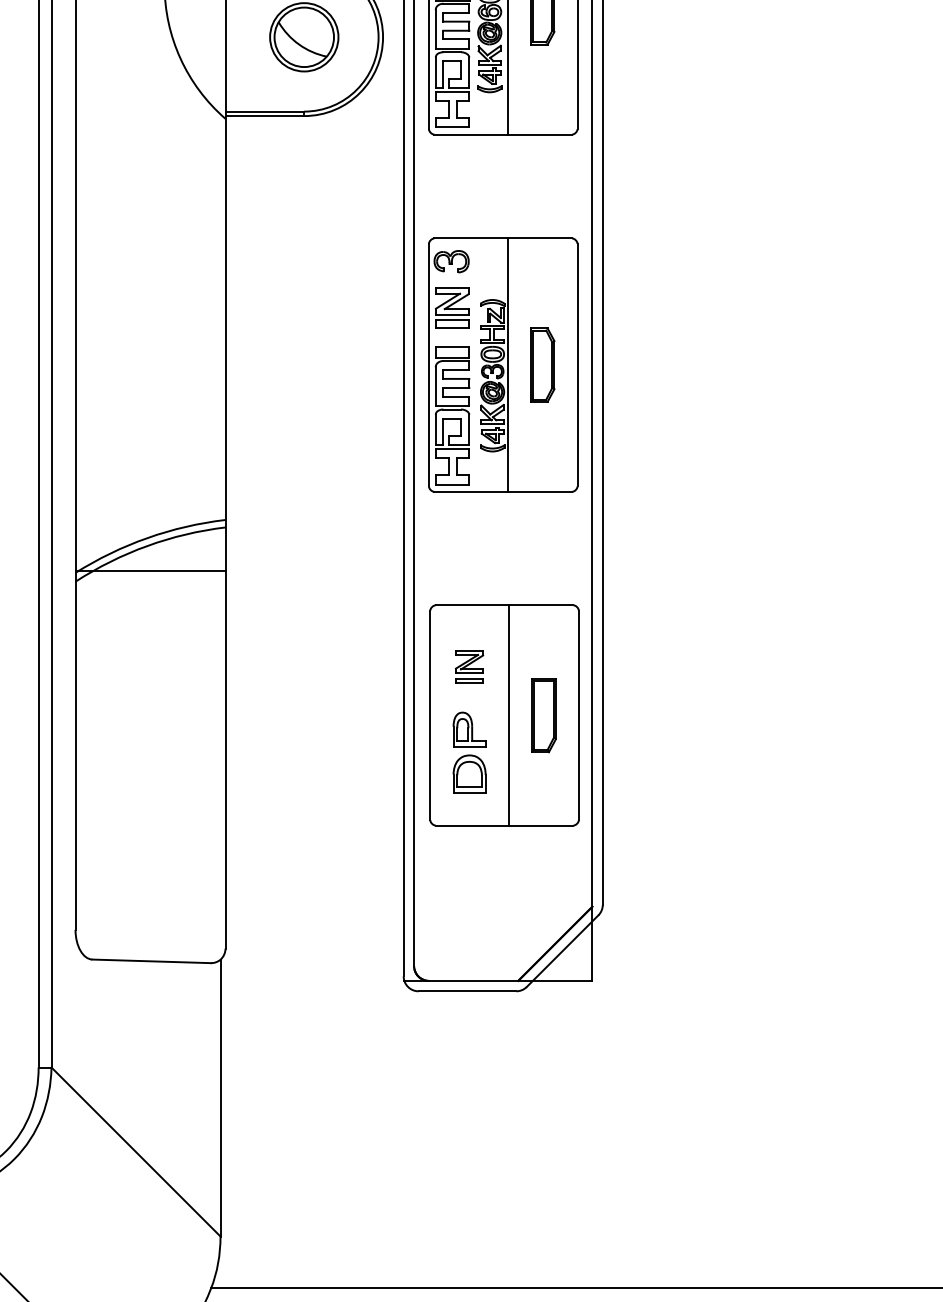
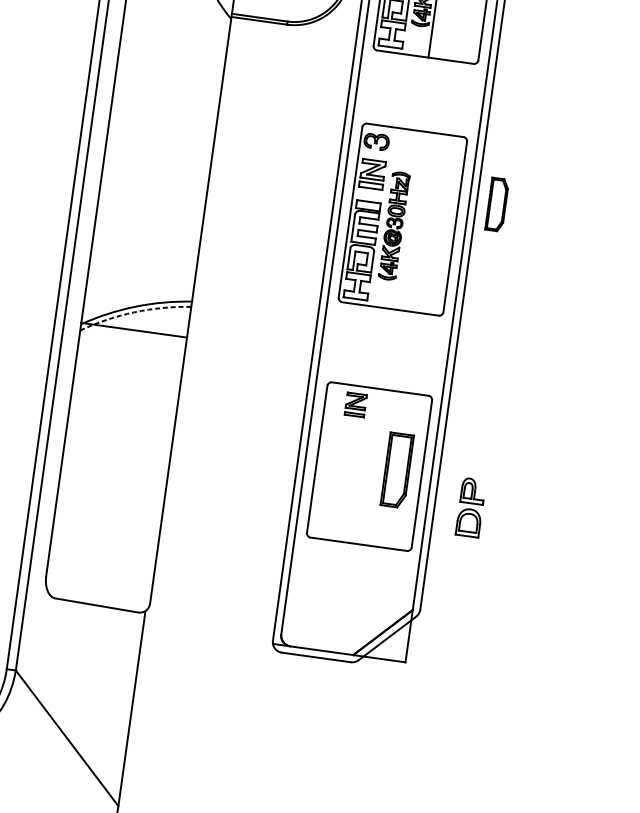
line: (507, 364) -> (405, 219), removed
part: (542, 364) -> (497, 204), moved
arc: (147, 546) -> (134, 312), solid -> dashed
part: (469, 666) -> (355, 404), moved
line: (508, 715) -> (372, 467), removed
part: (543, 715) -> (396, 470), size x1.4
part: (469, 752) -> (470, 507), moved

